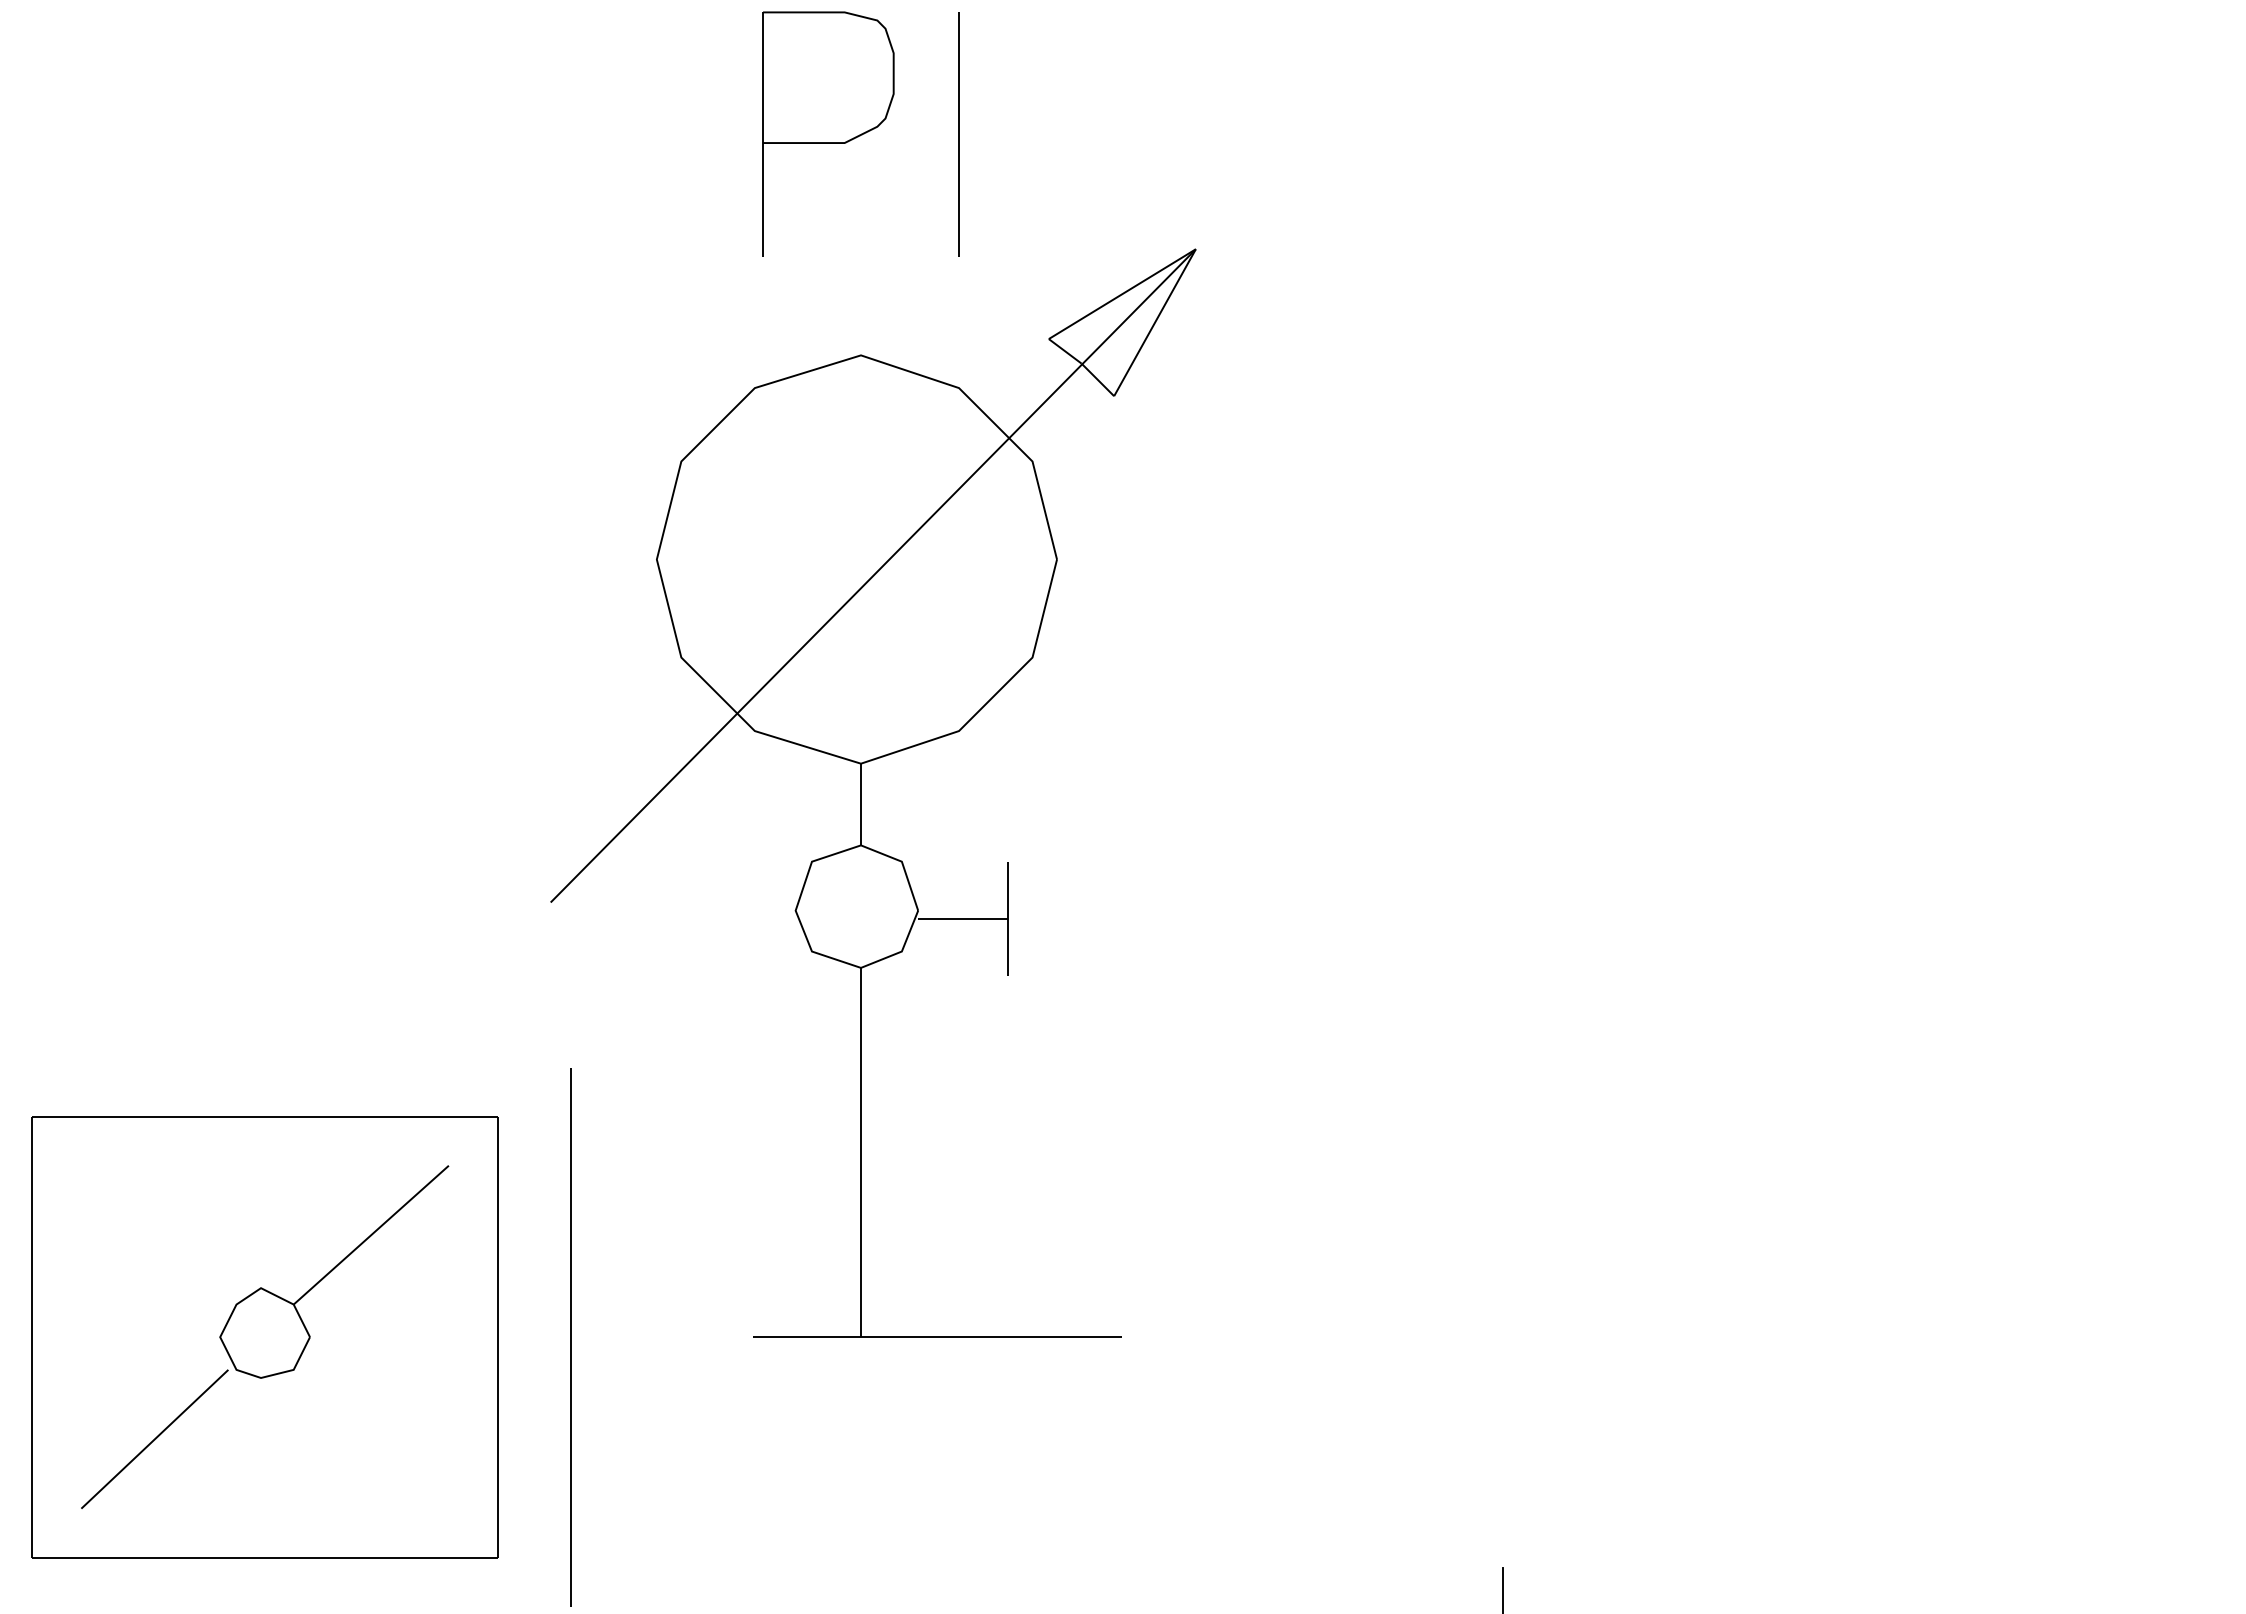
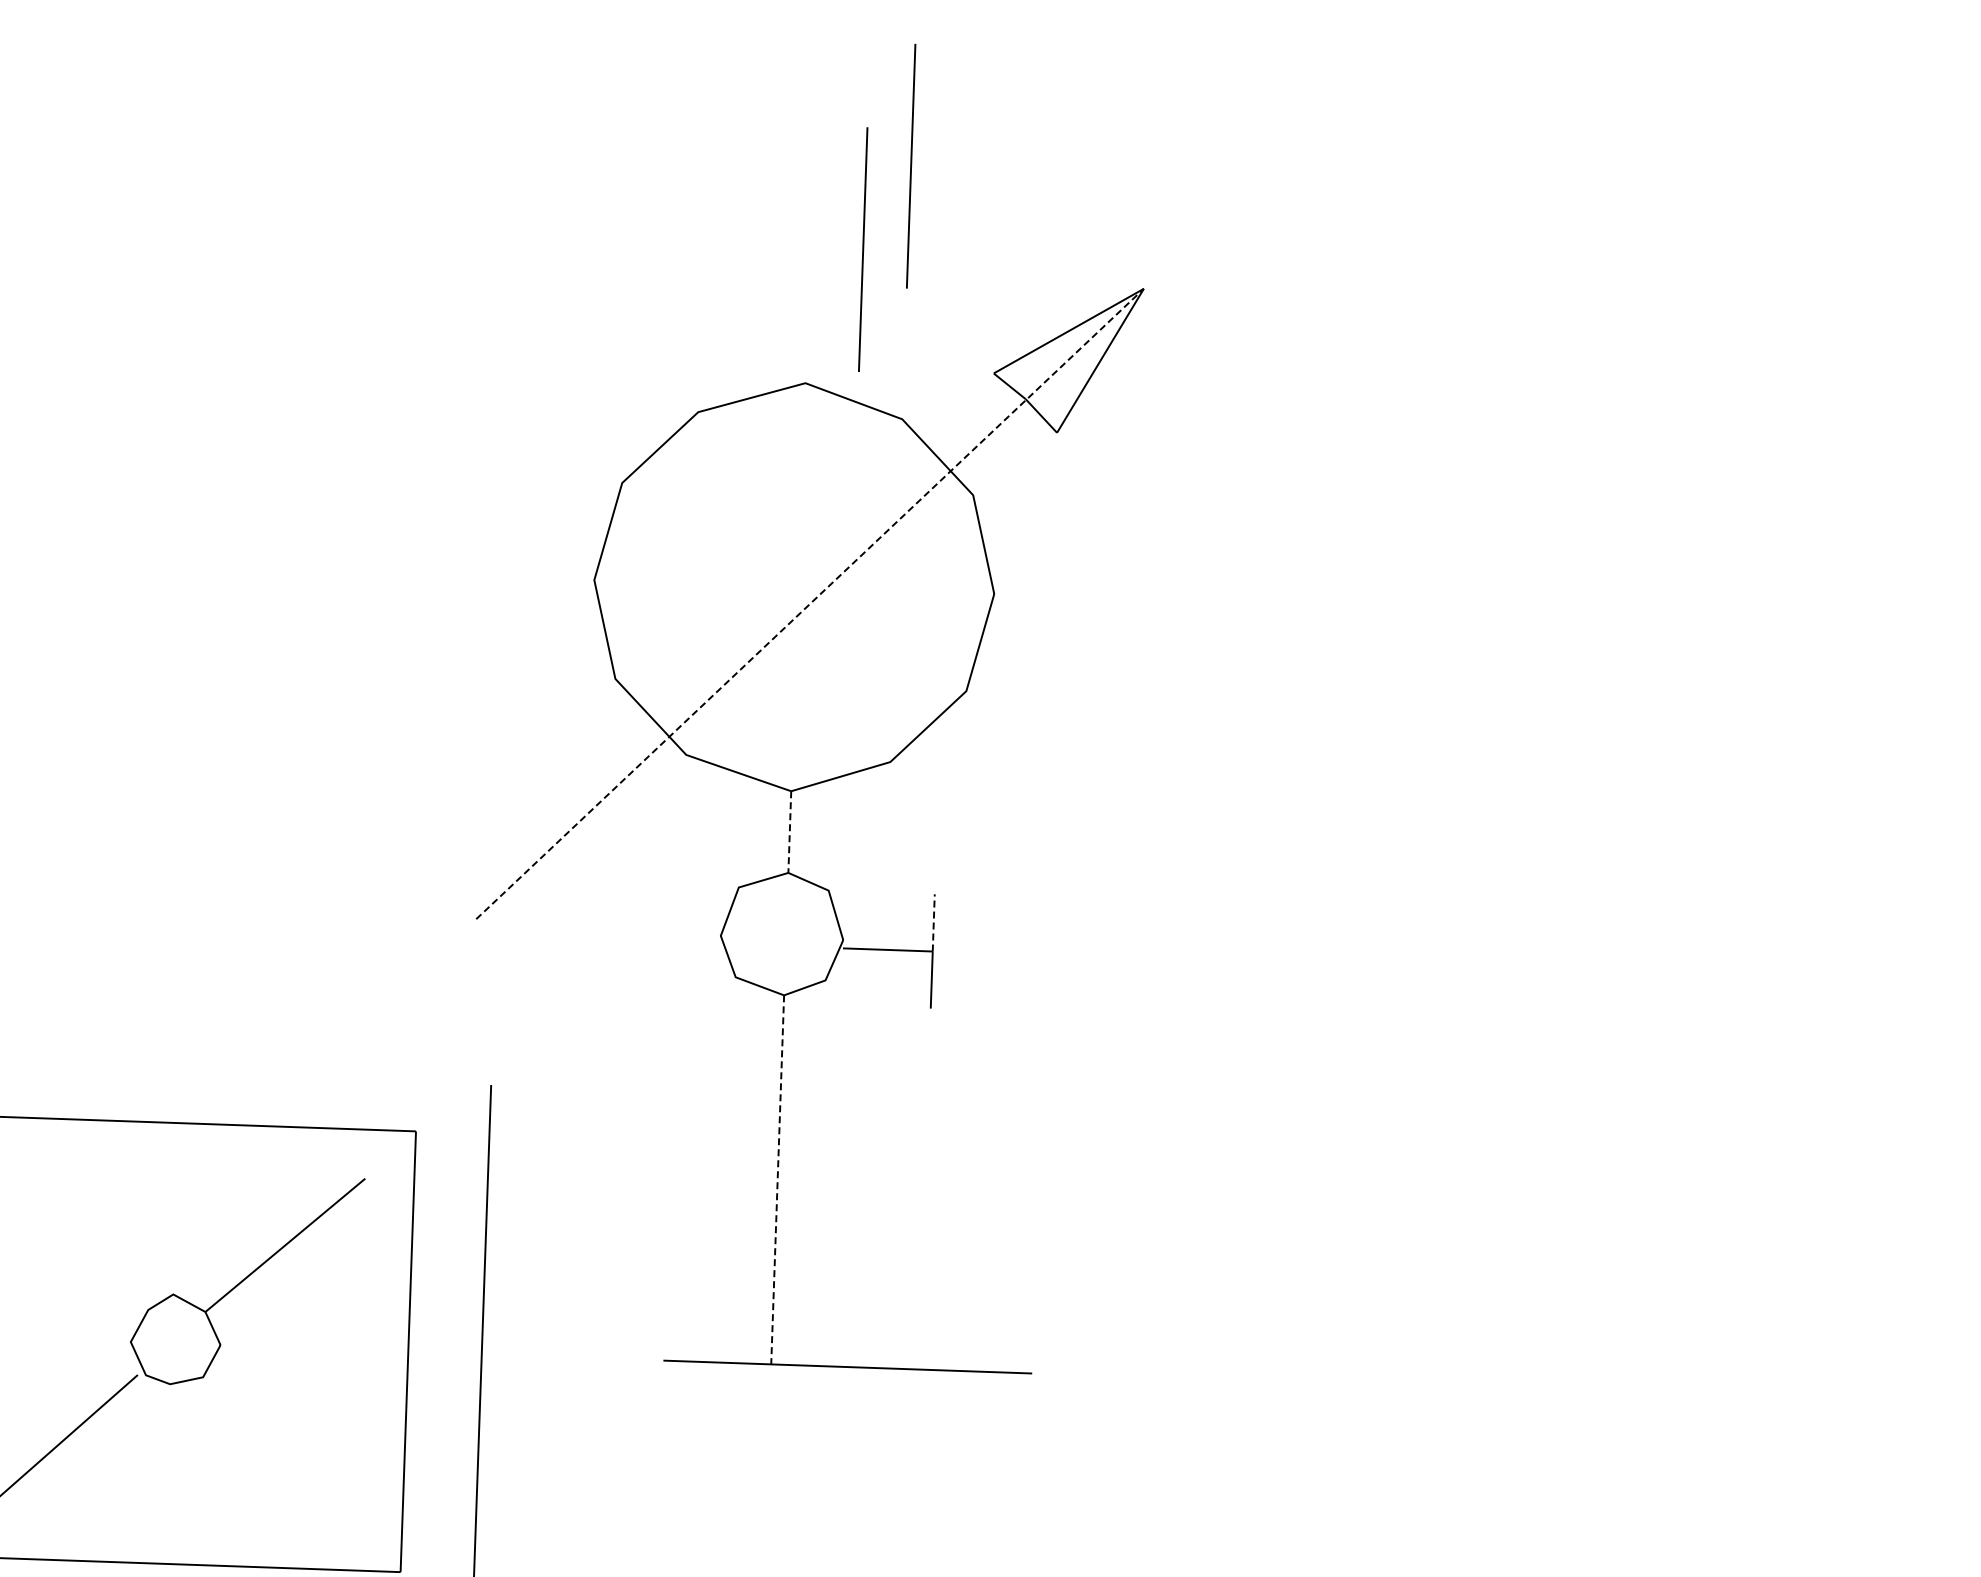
part: (828, 133) -> (780, 160), removed
line: (913, 219) -> (862, 249), added
line: (873, 575) -> (810, 603), solid -> dashed
line: (861, 804) -> (790, 832), solid -> dashed
line: (1008, 890) -> (934, 923), solid -> dashed
line: (861, 1152) -> (778, 1179), solid -> dashed

